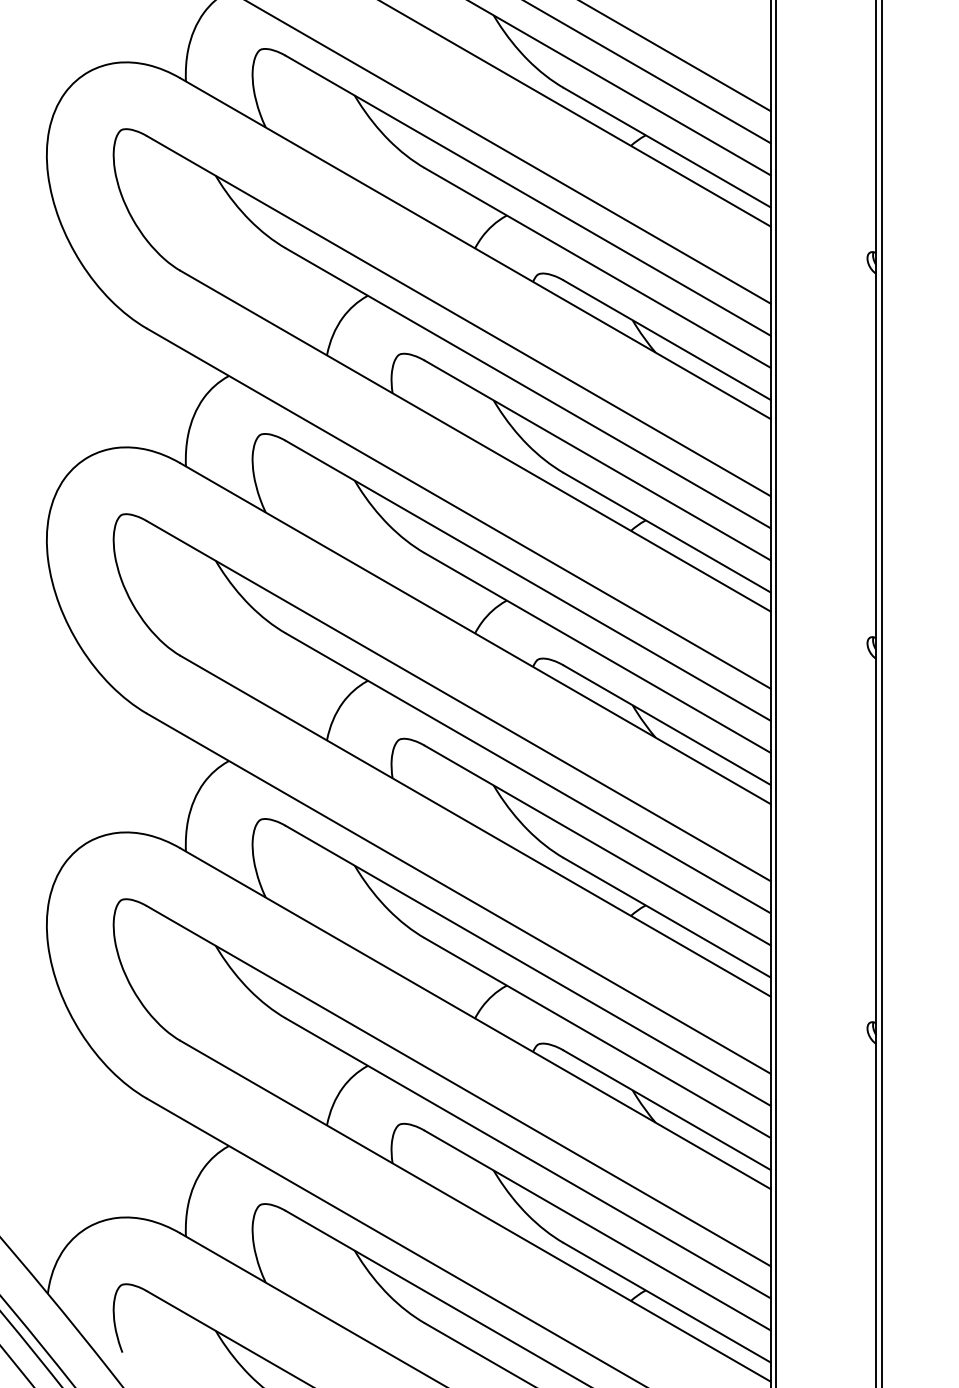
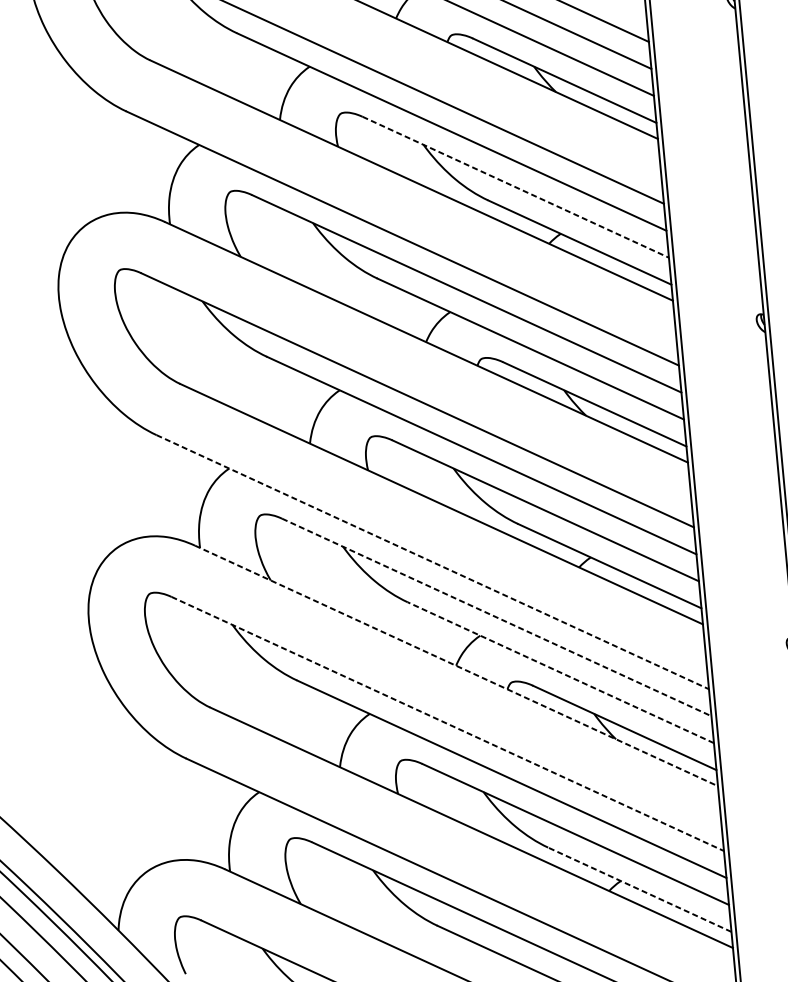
line: (597, 460) -> (515, 187), solid -> dashed
line: (459, 893) -> (433, 561), solid -> dashed
line: (528, 965) -> (496, 617), solid -> dashed
line: (475, 1018) -> (456, 665), solid -> dashed
line: (597, 1038) -> (560, 673), solid -> dashed
line: (459, 1086) -> (448, 724), solid -> dashed
line: (667, 1302) -> (640, 889), solid -> dashed

